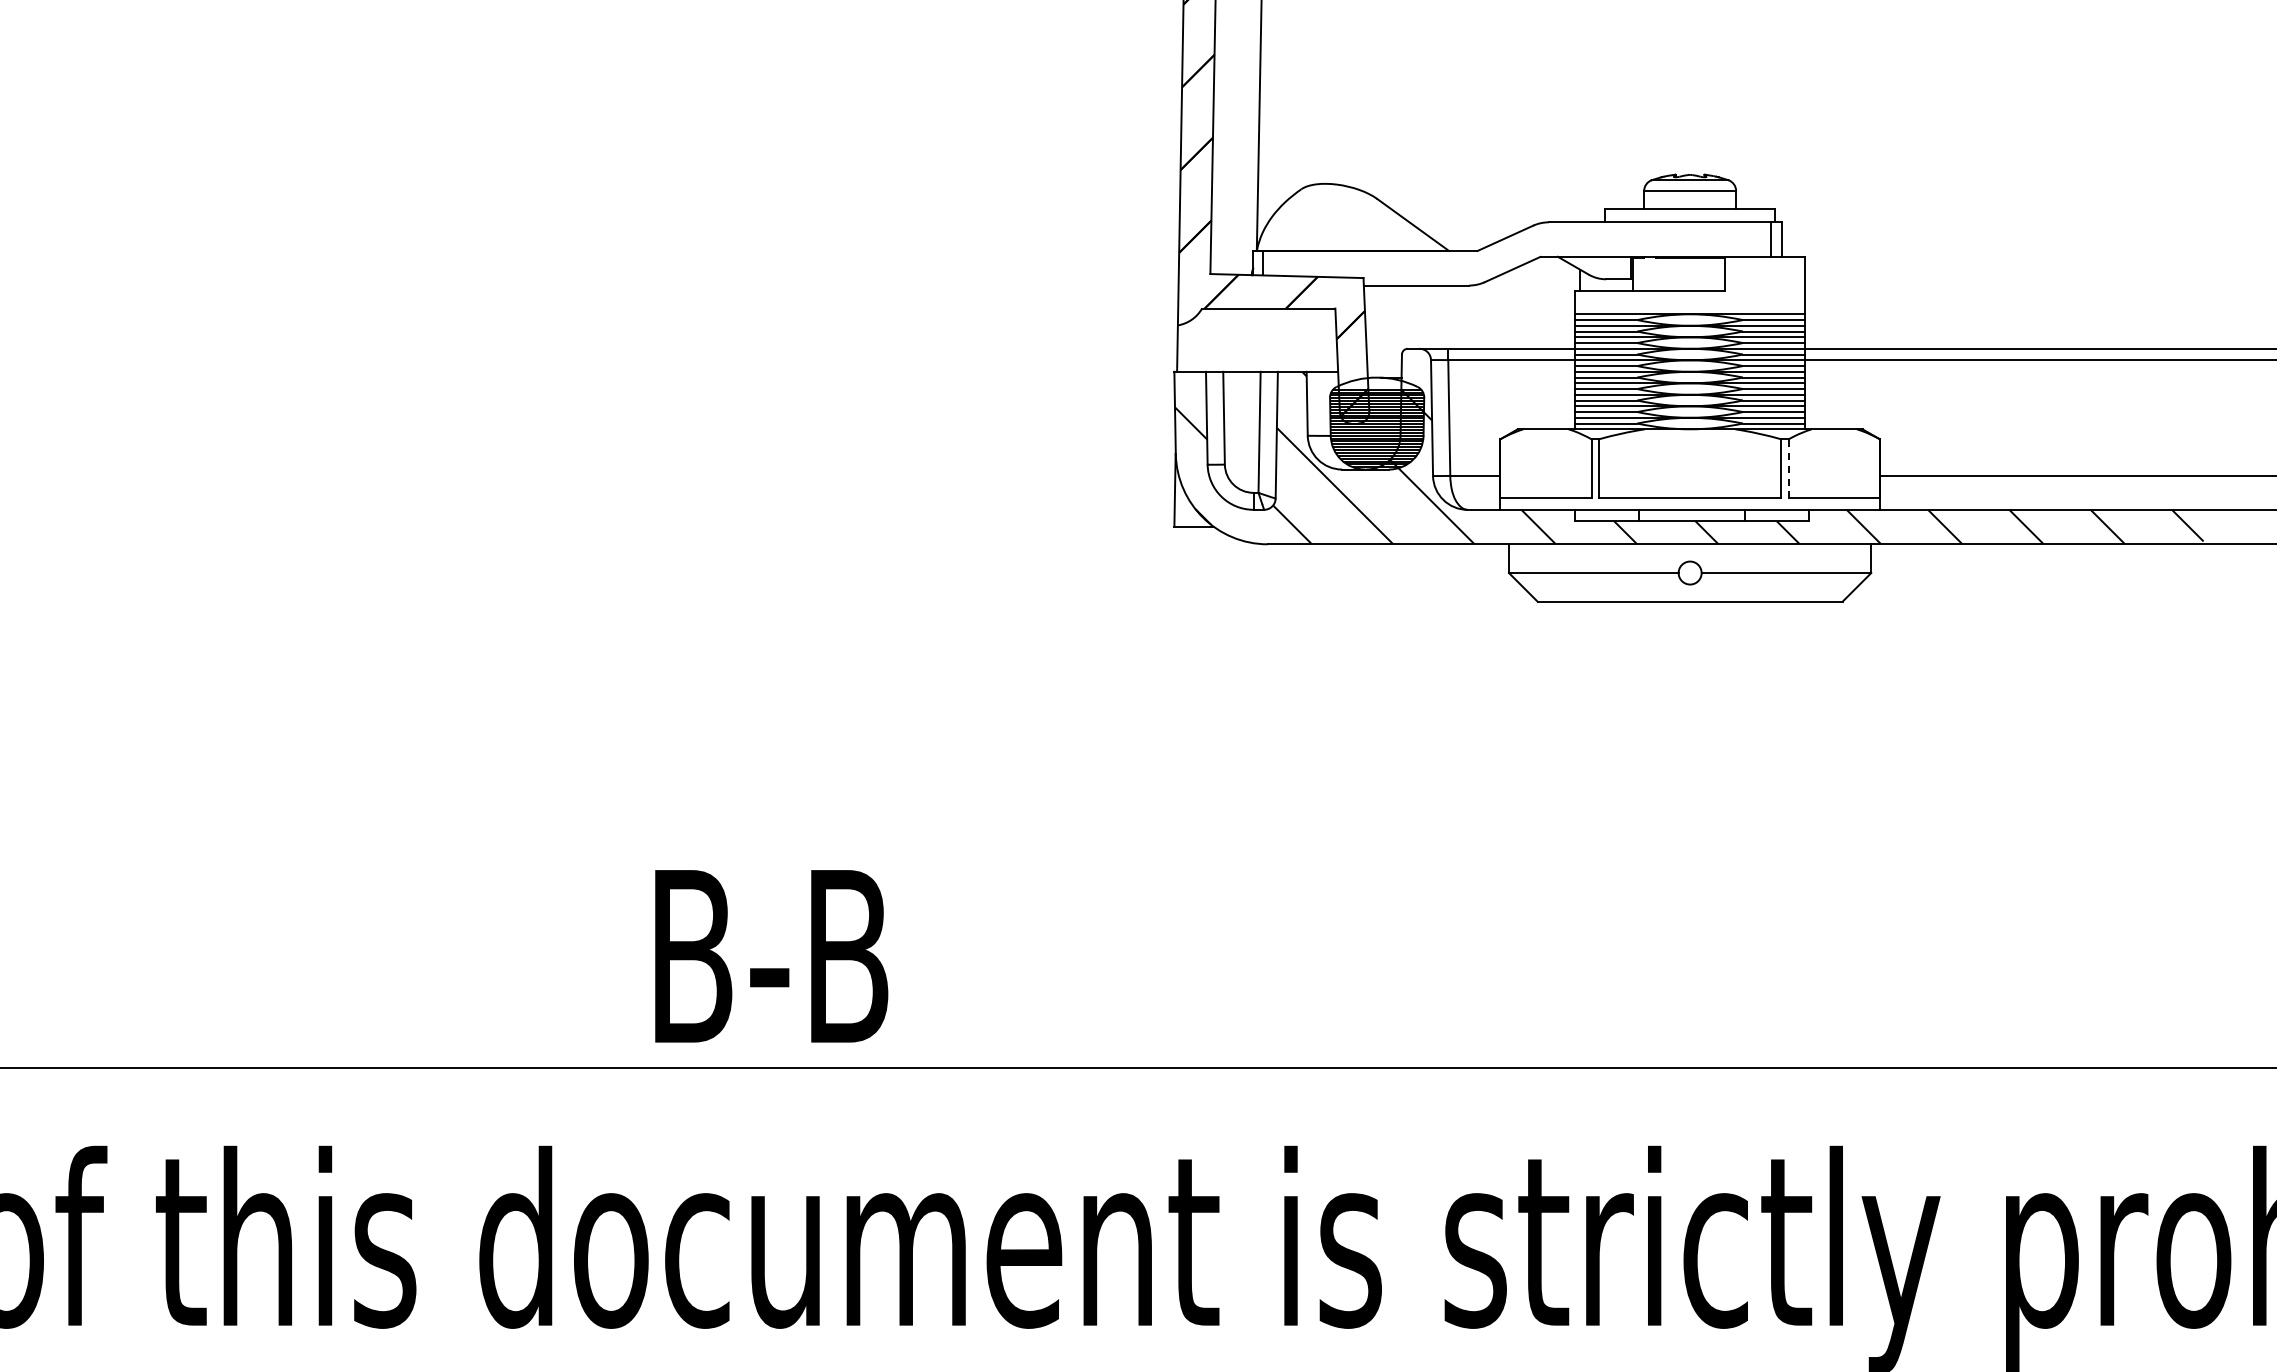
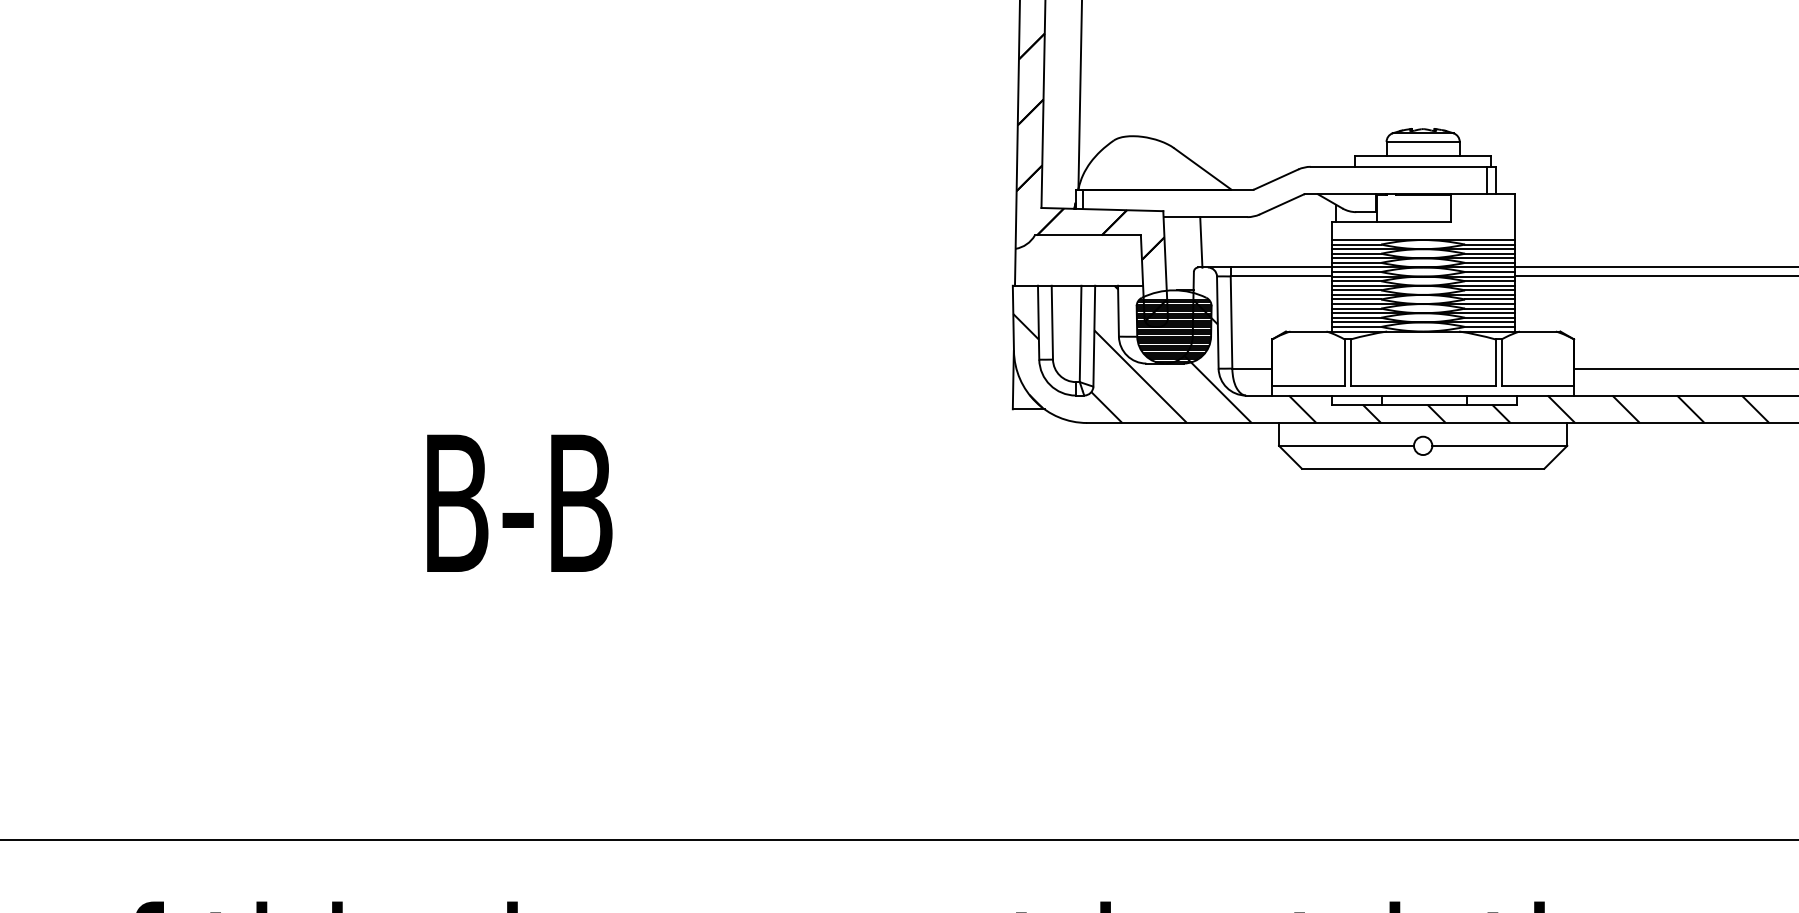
line: (1410, 317) -> (1200, 242), added
line: (1788, 468) -> (1501, 362), dashed -> solid
text: (771, 956) -> (519, 503), moved

